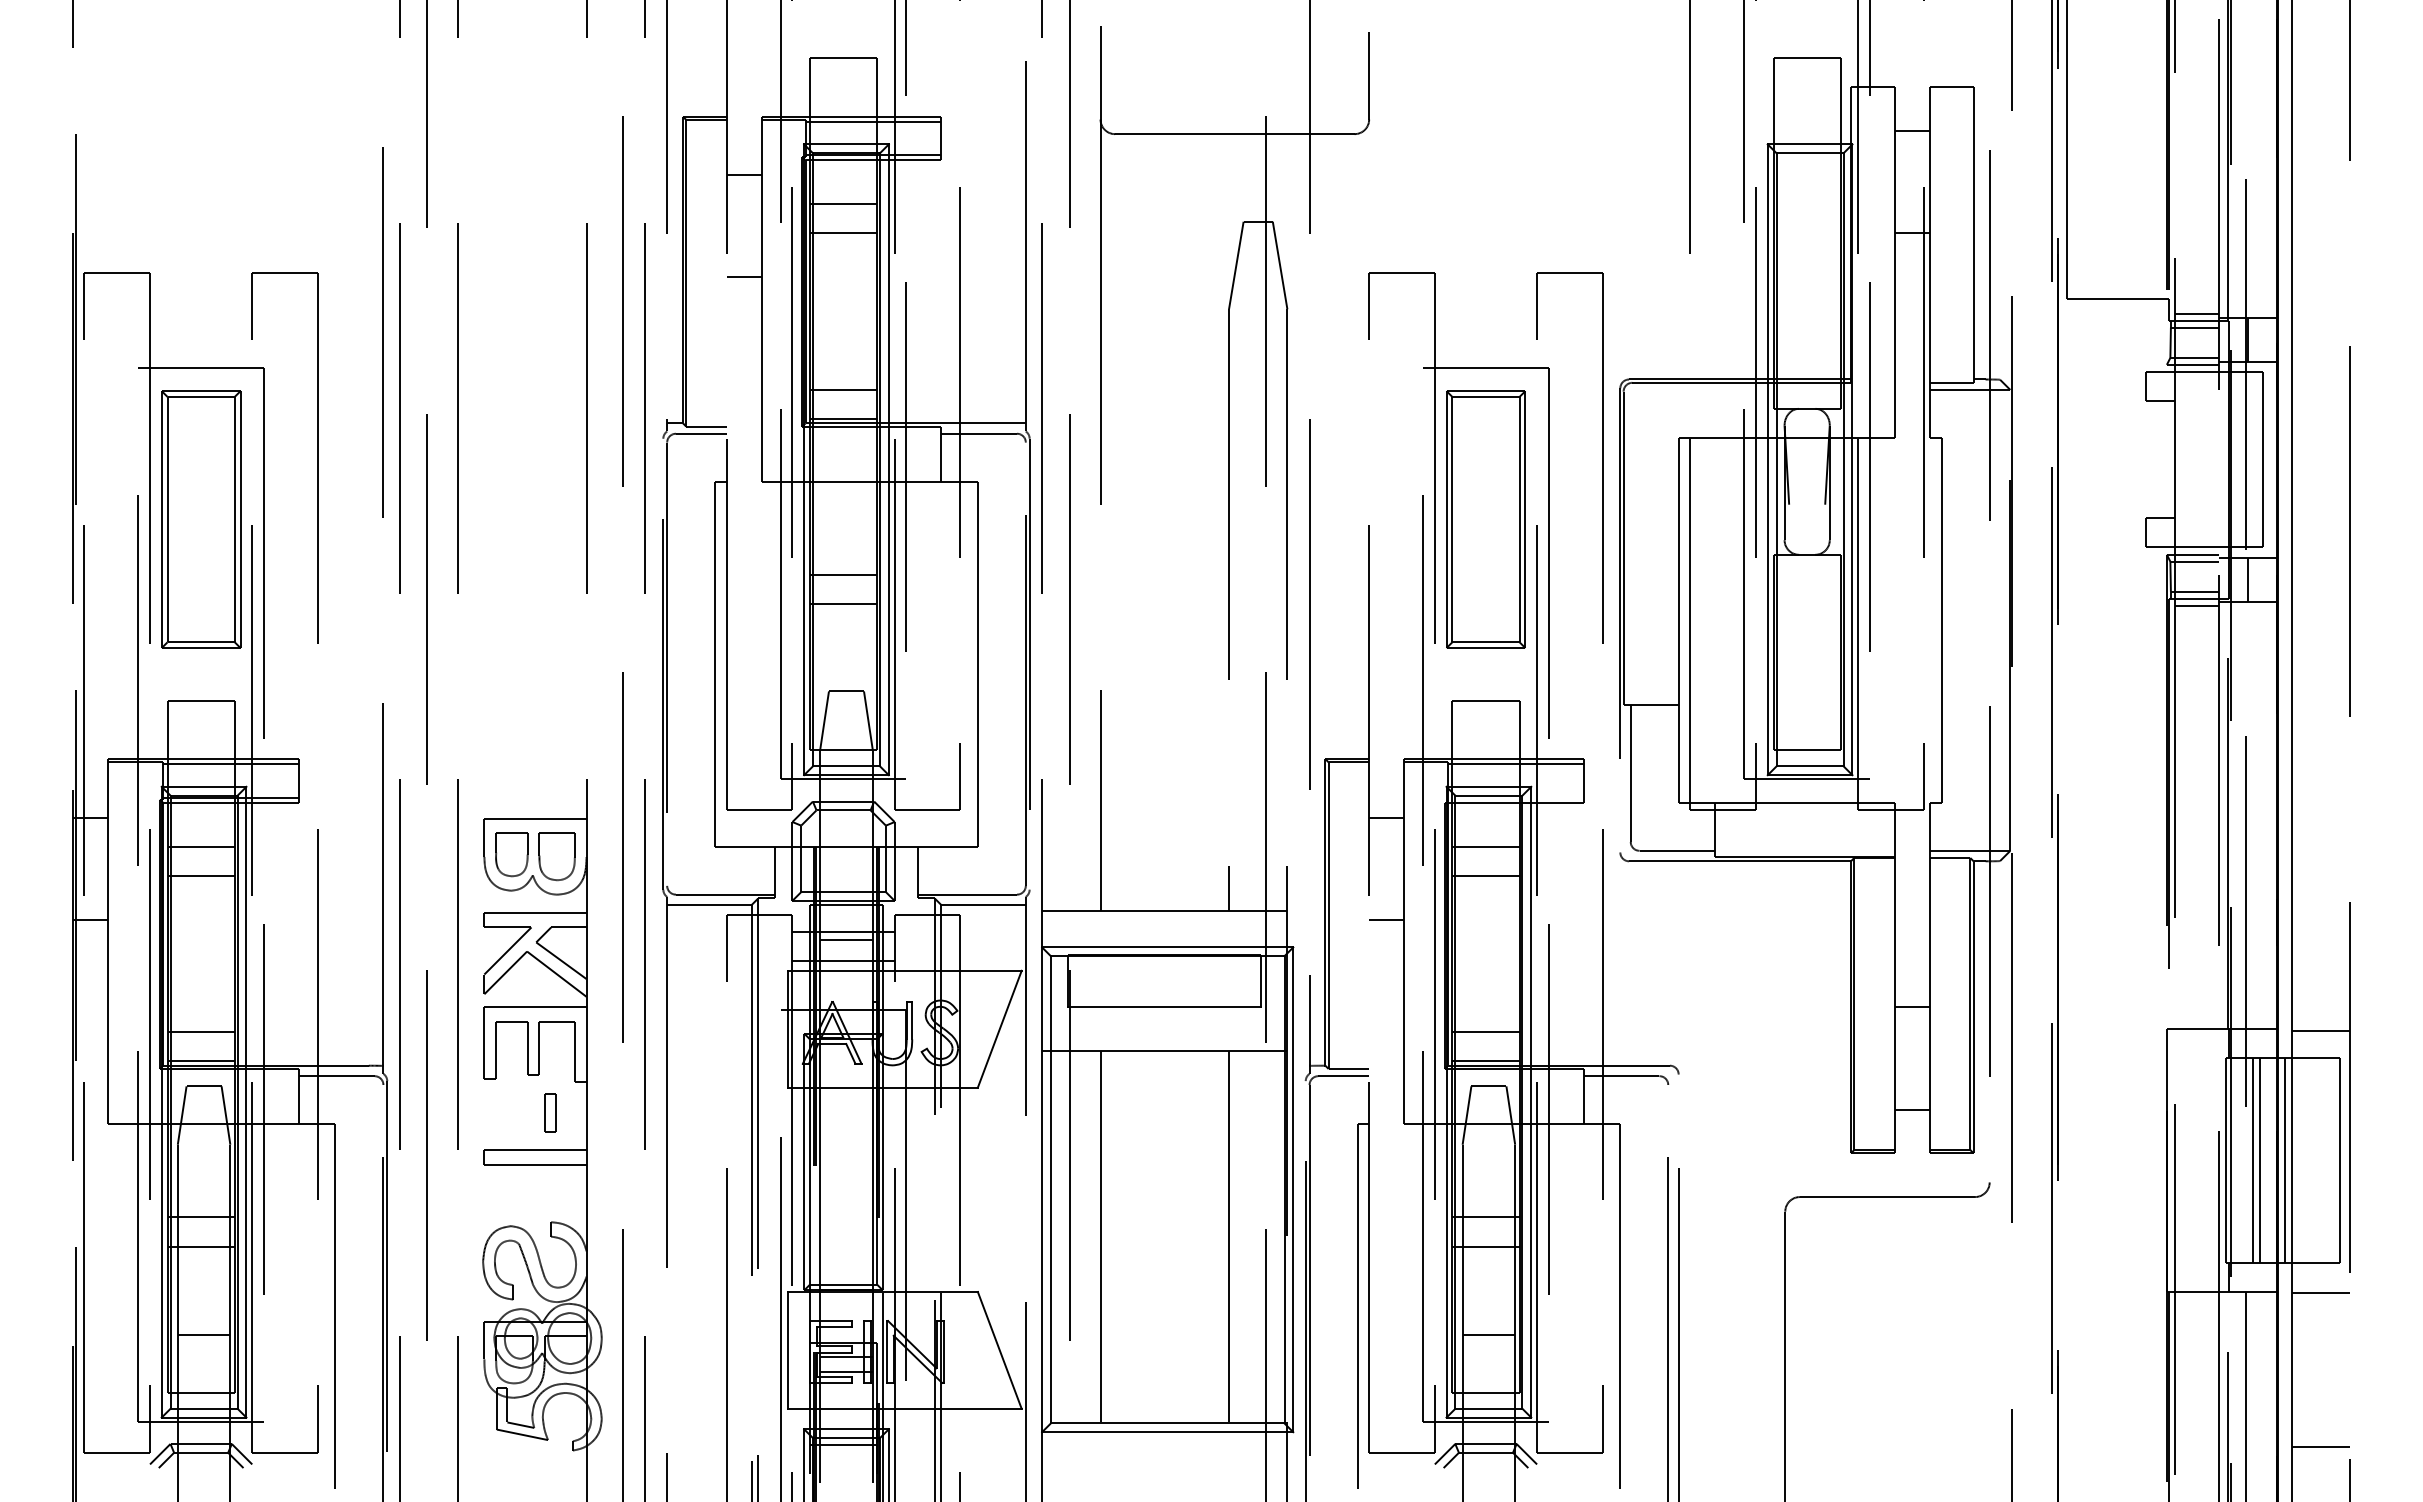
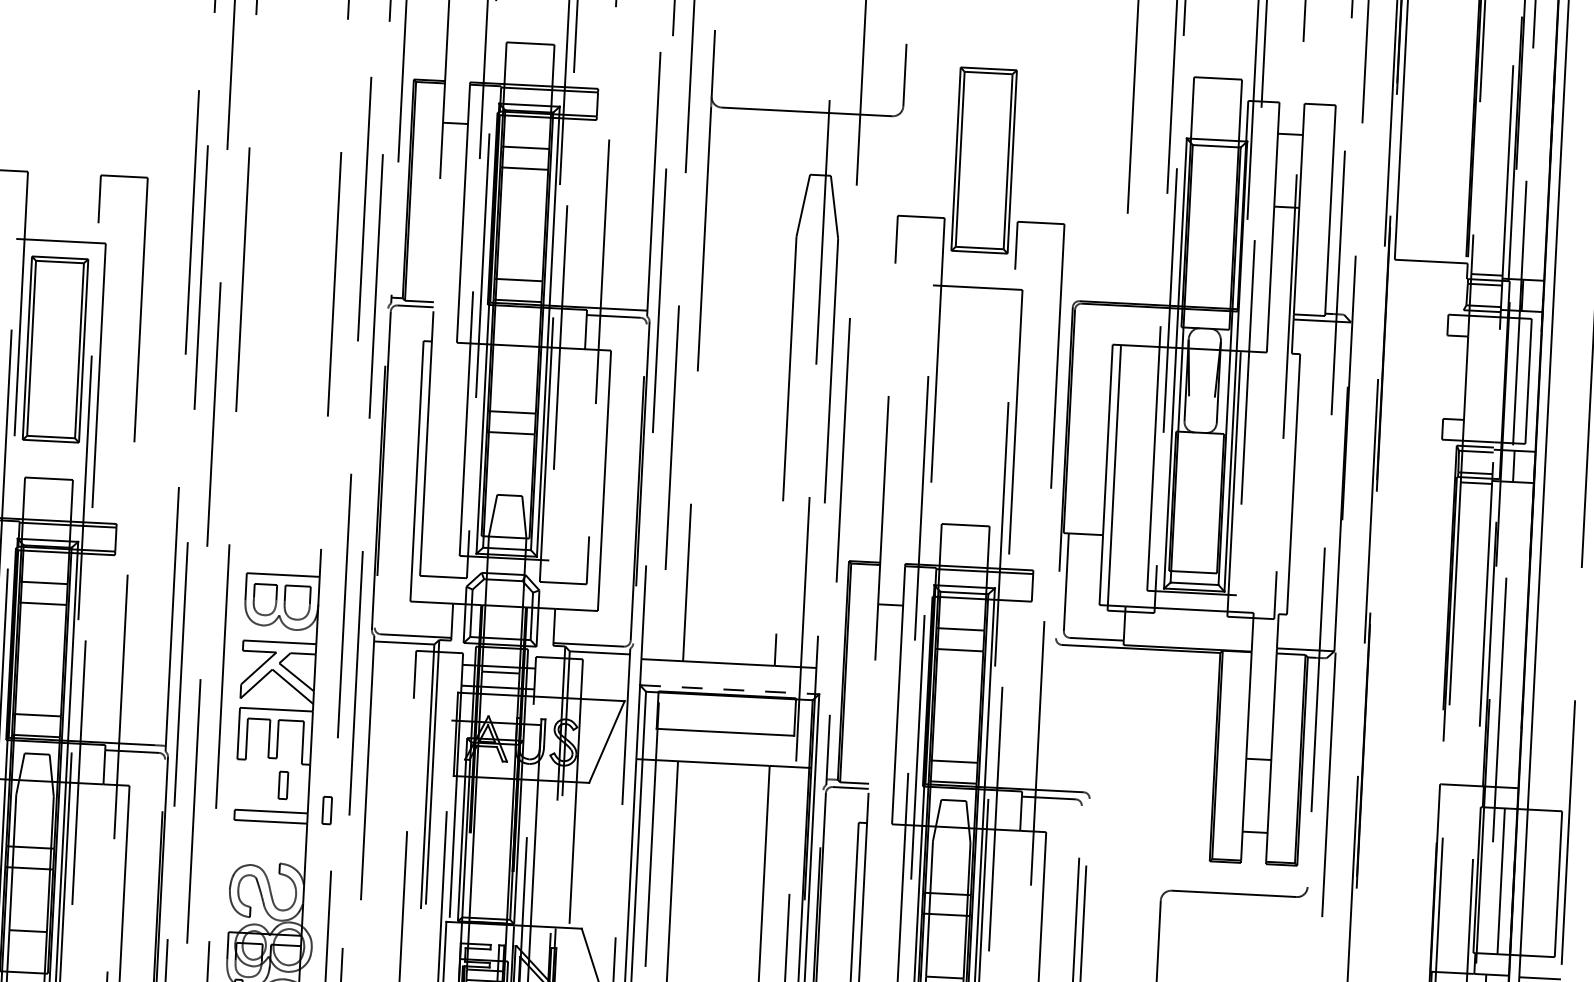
line: (743, 277) -> (451, 196), removed
part: (1485, 519) -> (983, 160), moved
line: (1386, 919) -> (886, 677), removed
line: (1167, 947) -> (729, 689), solid -> dashed
line: (2320, 1030) -> (1549, 790), removed
part: (613, 1144) -> (327, 810), added
line: (2252, 1160) -> (1495, 880), removed
line: (2285, 1160) -> (1519, 882), removed

